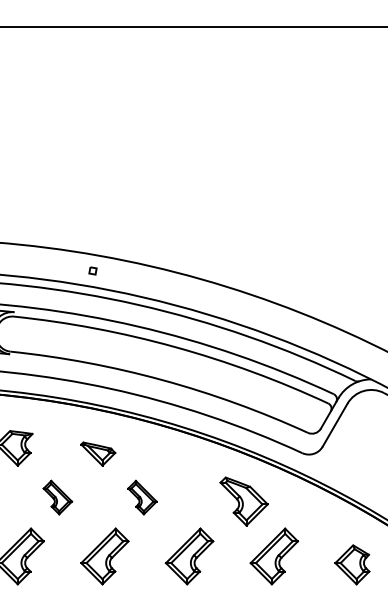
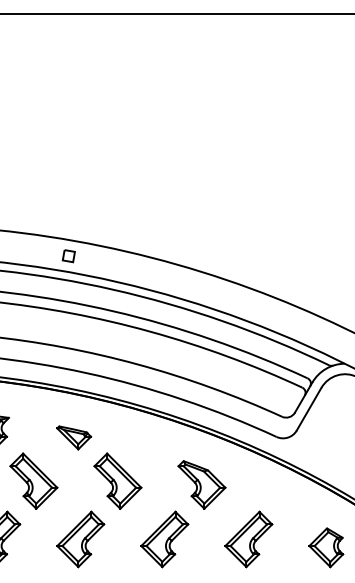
part: (92, 270) -> (68, 255), size x1.67
part: (57, 497) -> (33, 480), size x1.67
part: (142, 497) -> (117, 480), size x1.67
part: (243, 501) -> (201, 484), moved

